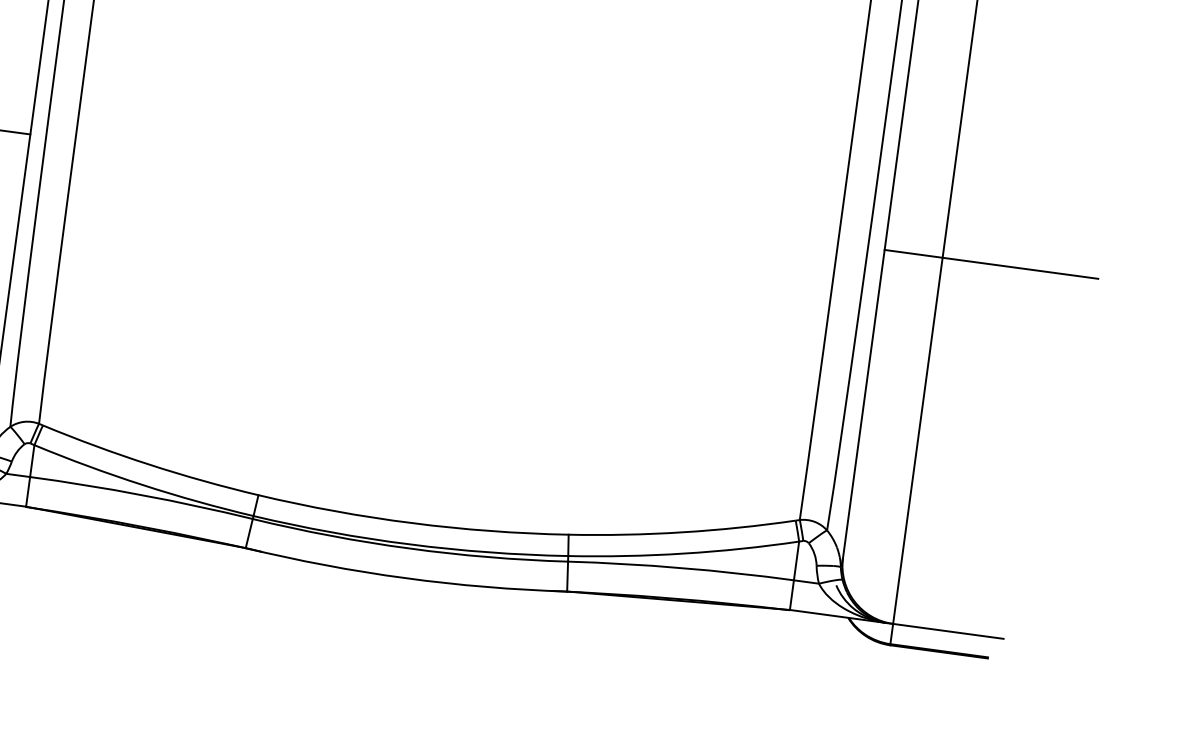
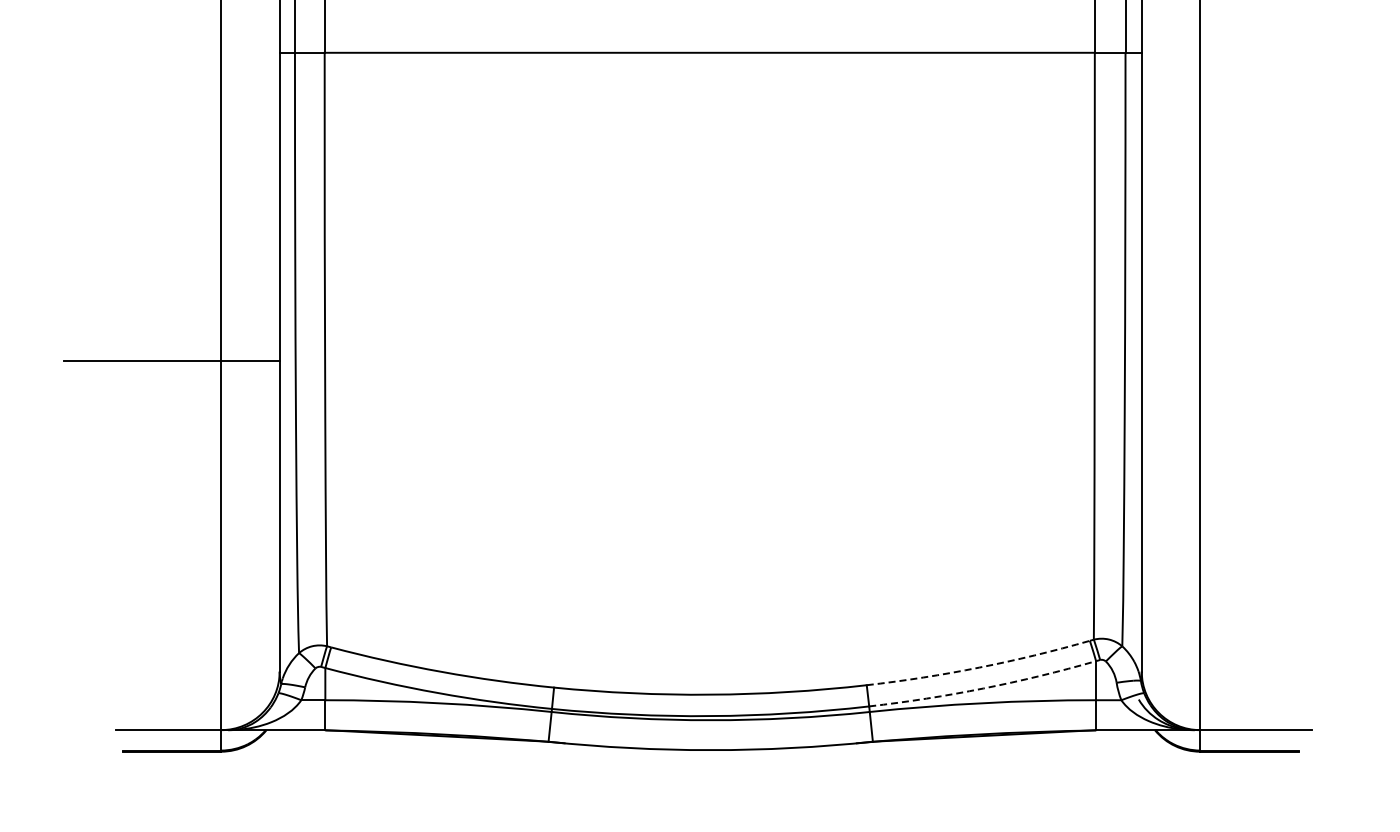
line: (991, 264) -> (1249, 360), removed
arc: (682, 532) -> (979, 667), solid -> dashed
arc: (683, 553) -> (983, 688), solid -> dashed

